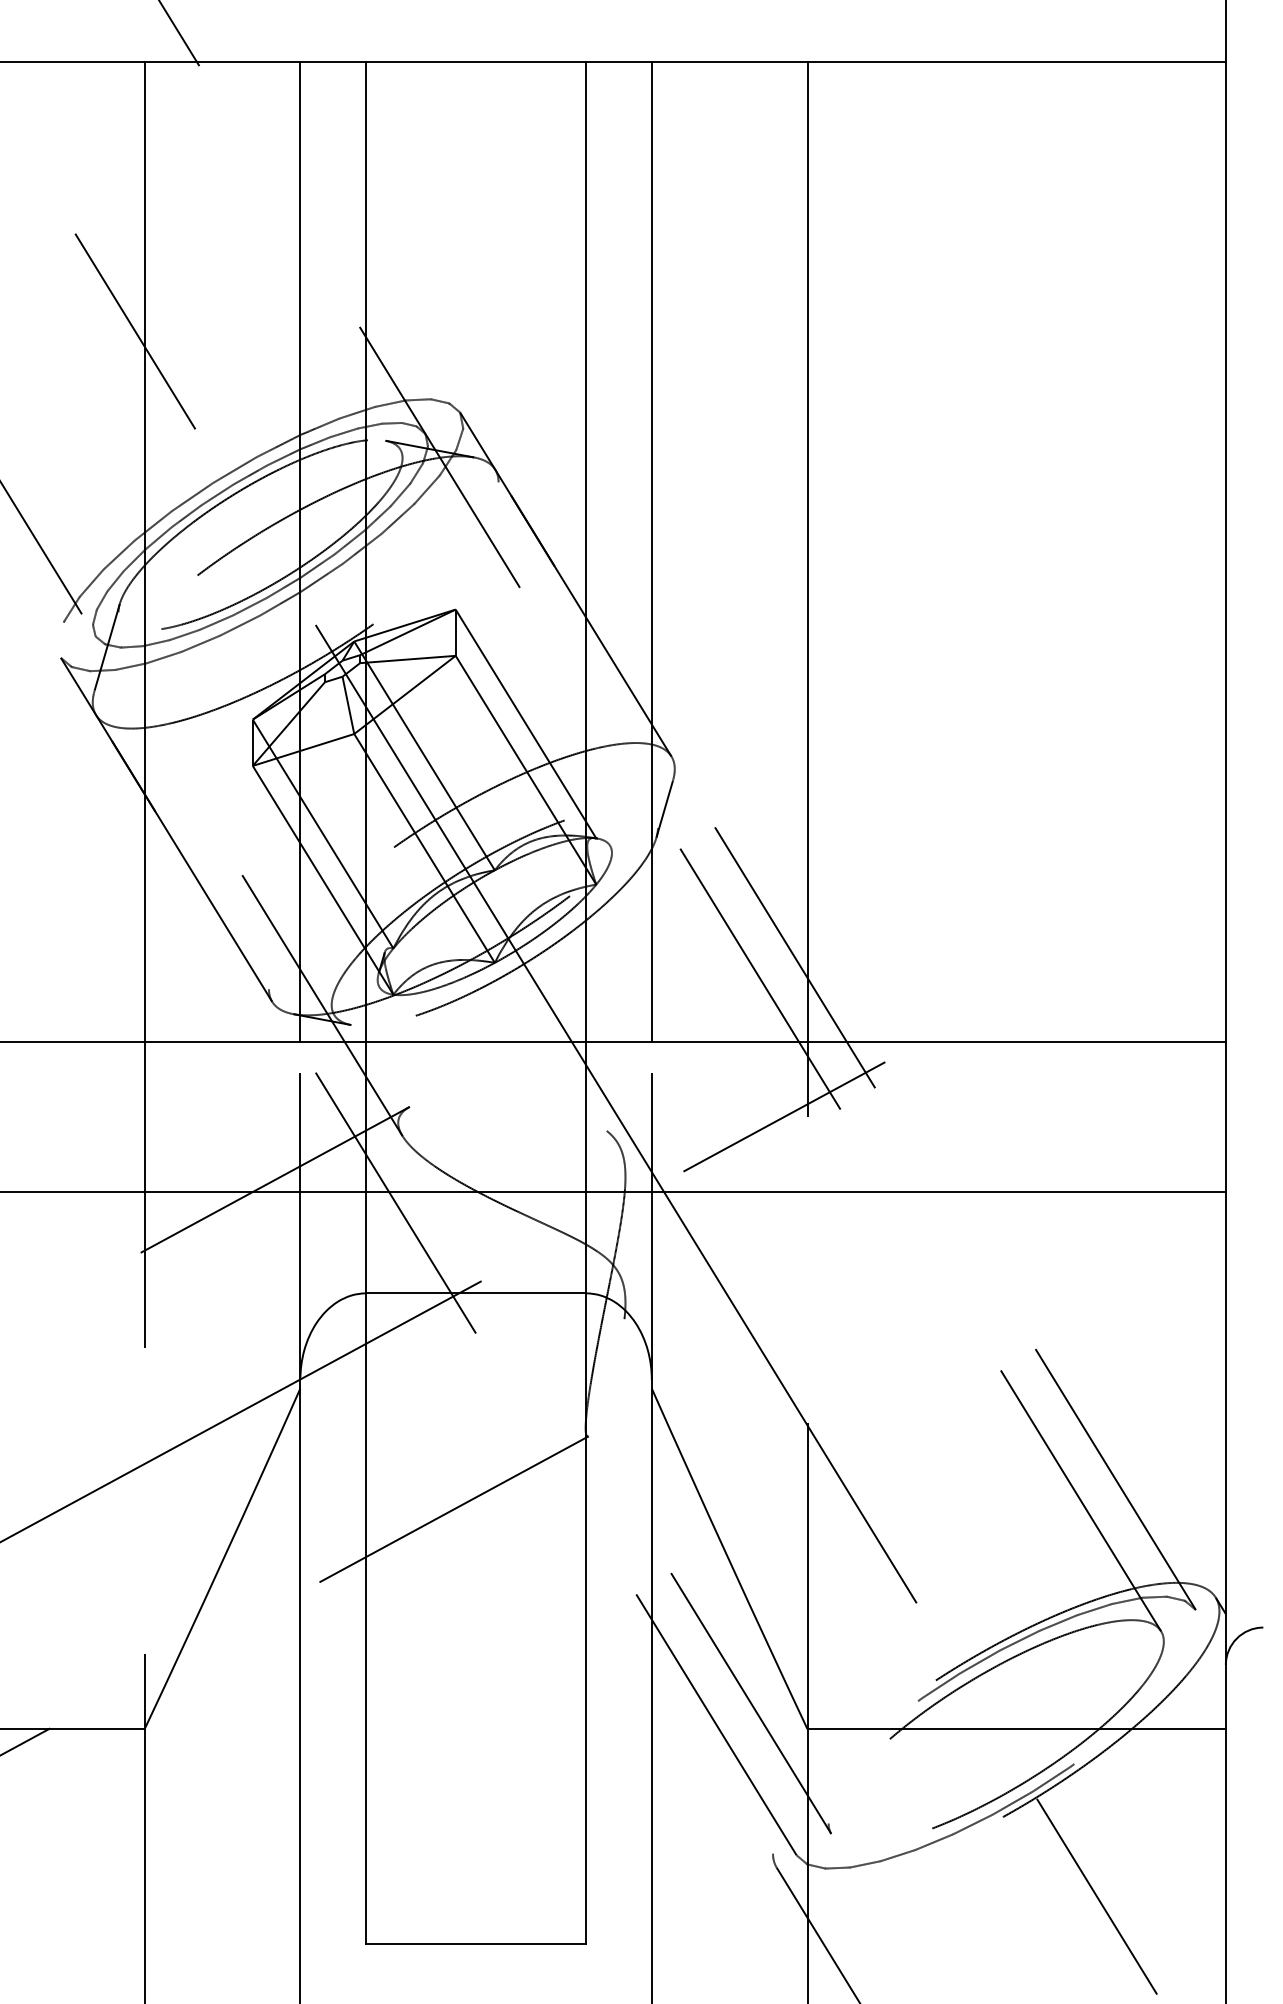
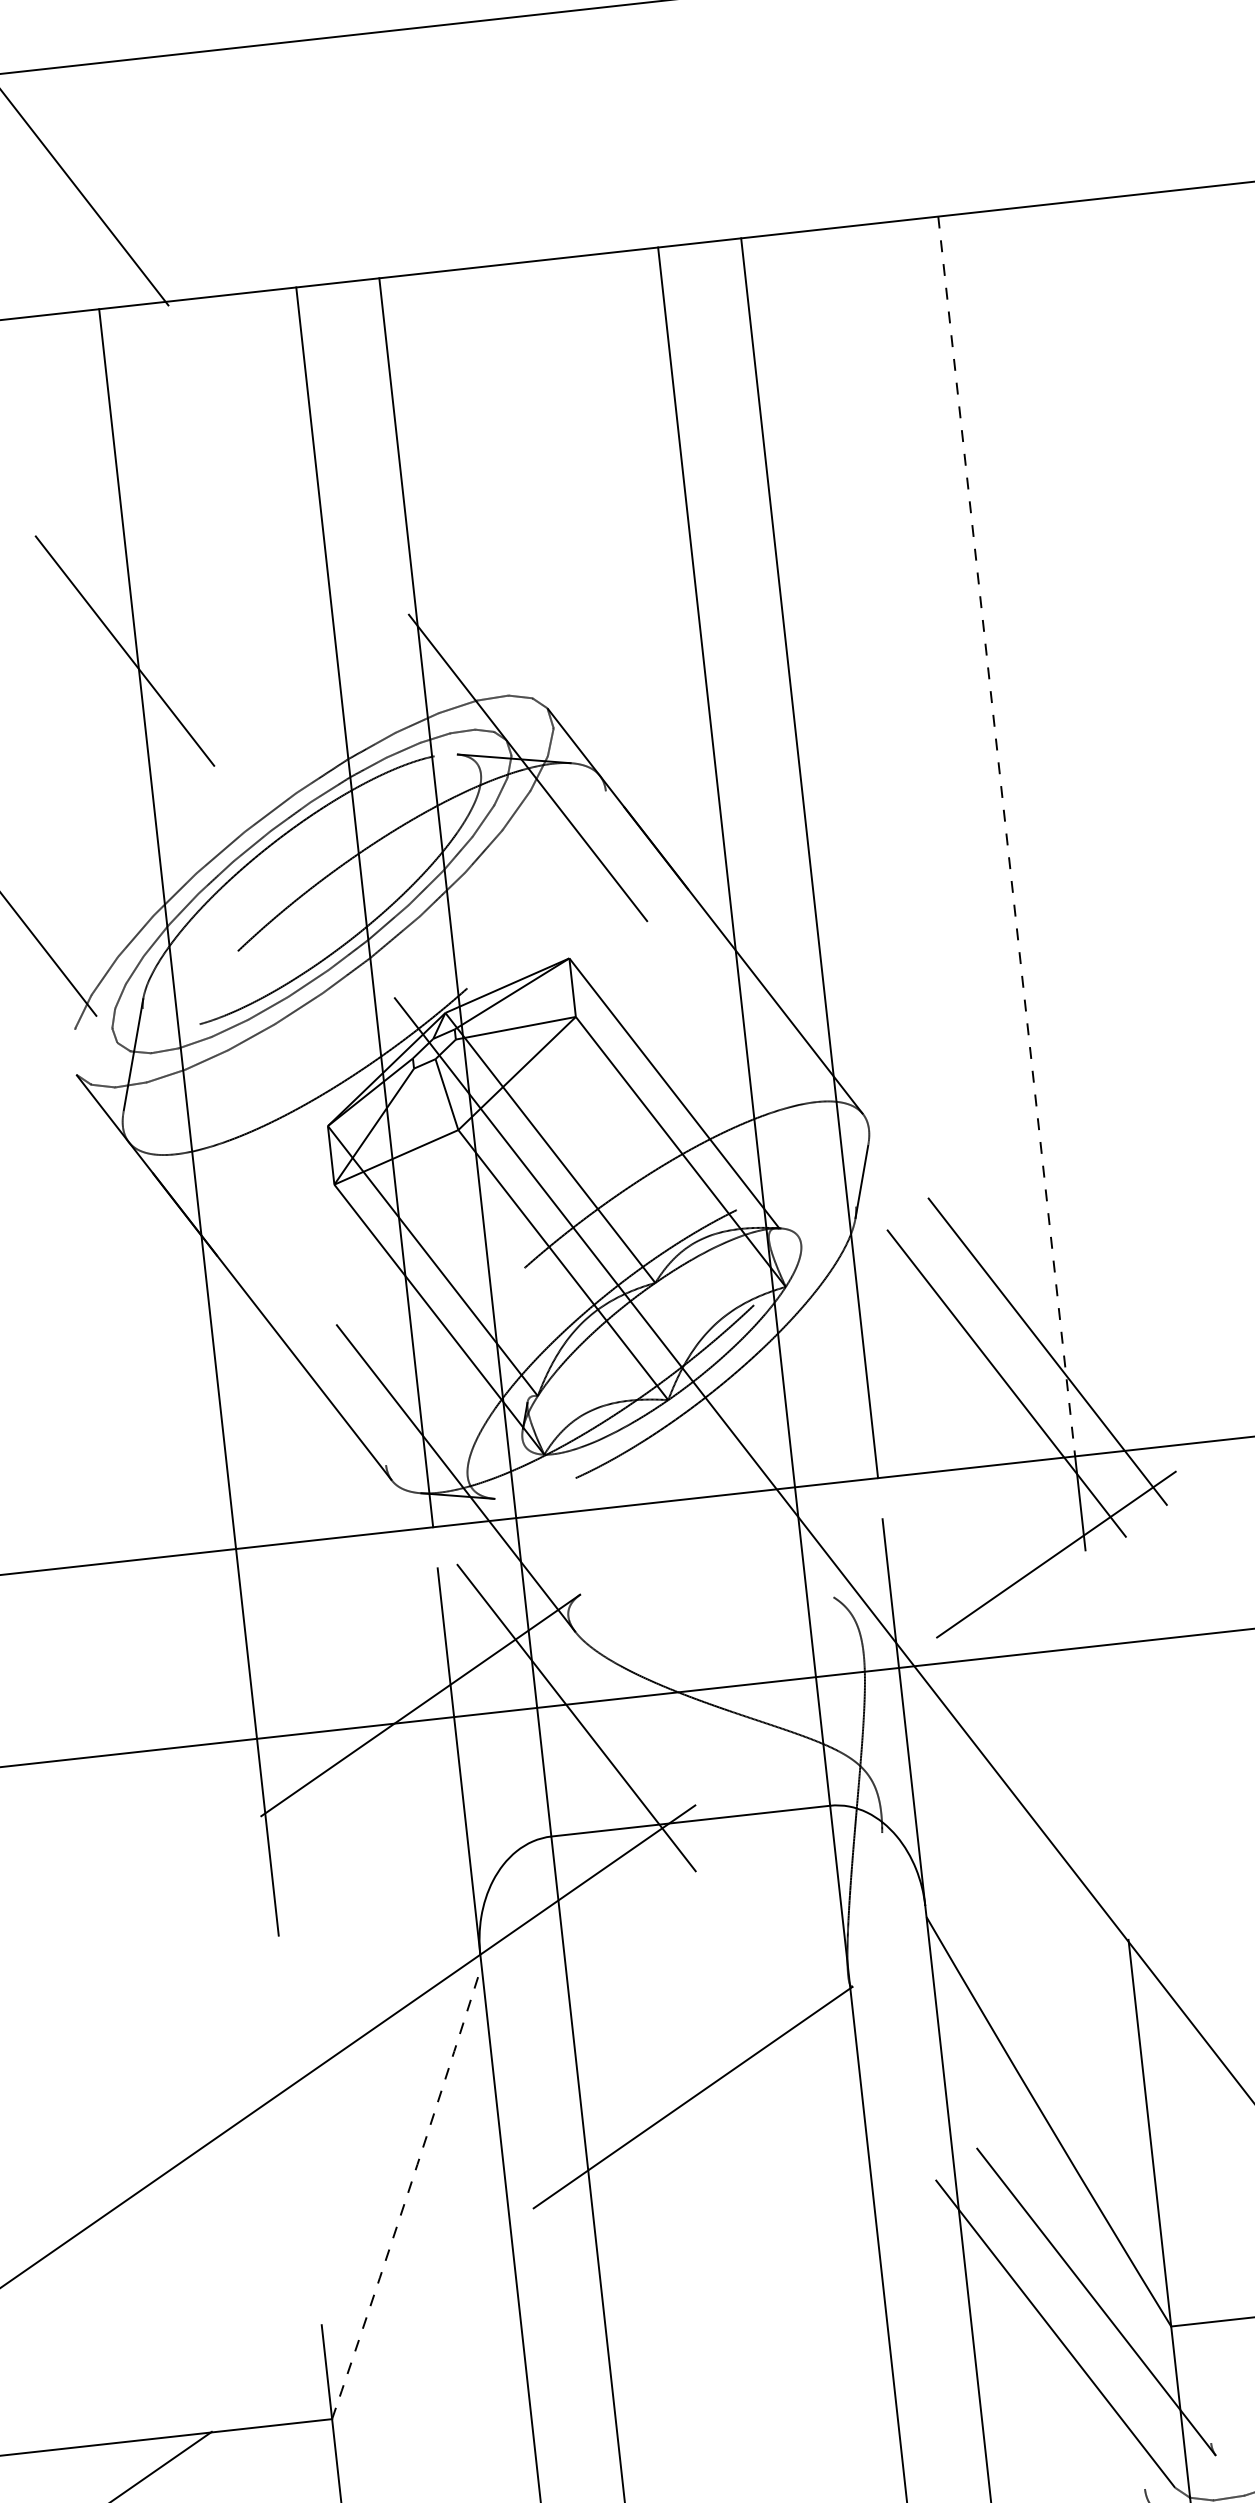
line: (807, 552) -> (1006, 836), solid -> dashed
arc: (223, 1559) -> (408, 2193), solid -> dashed

